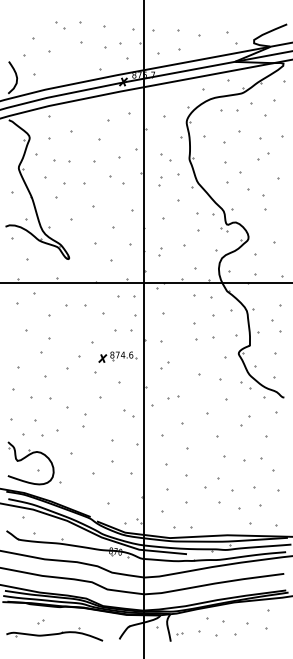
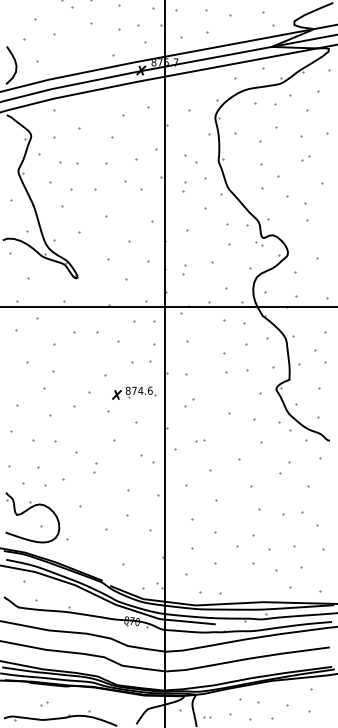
part: (263, 157) -> (305, 159), size x0.62
part: (173, 397) -> (199, 440), size x0.62
part: (84, 420) -> (95, 467), size x0.62

